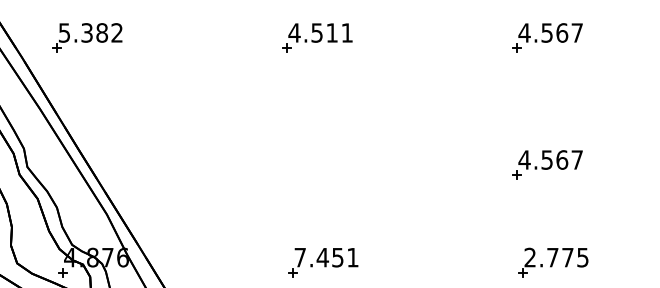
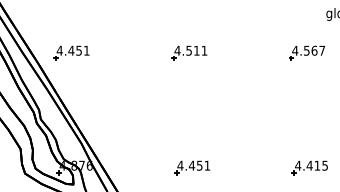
text: (89, 32) -> (72, 50), 5.382 -> 4.451
part: (546, 163) -> (306, 117), removed
text: (300, 257) -> (180, 165), 7.451 -> 4.451
text: (548, 257) -> (307, 165), 2.775 -> 4.415

